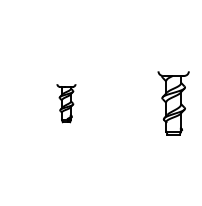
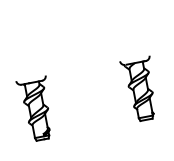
part: (66, 103) -> (36, 109), size x1.67

